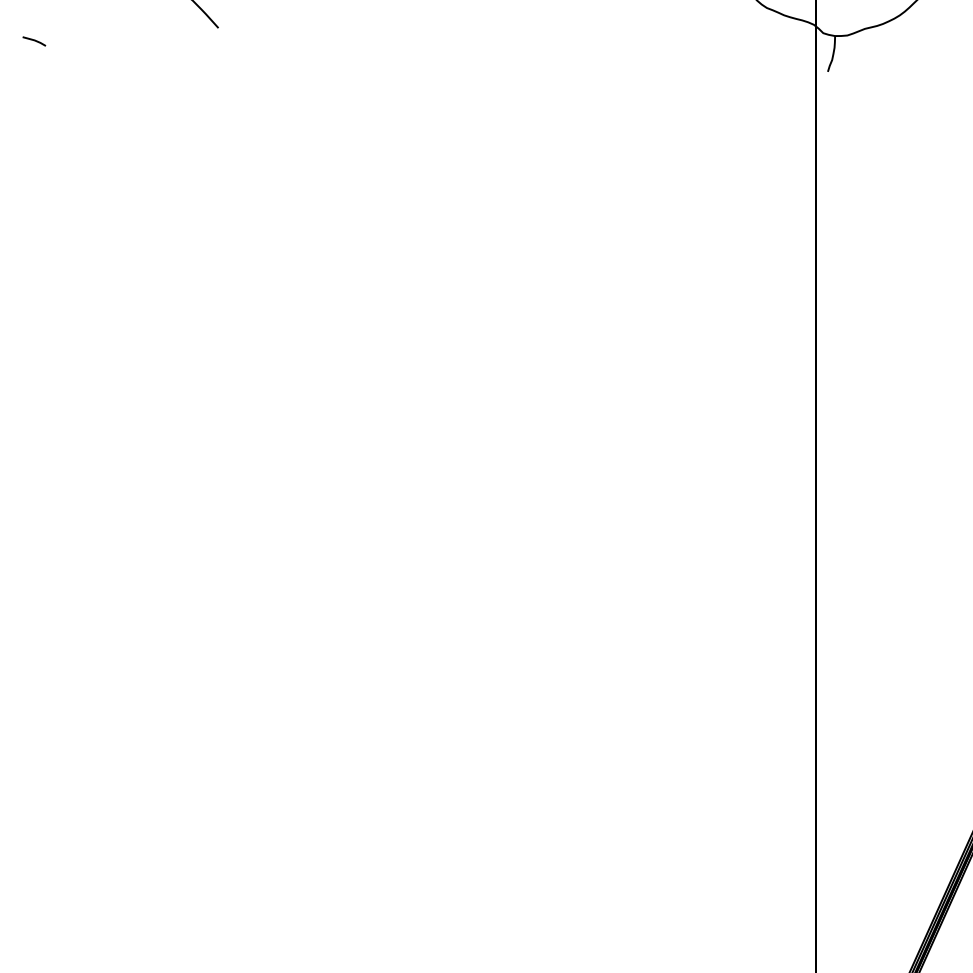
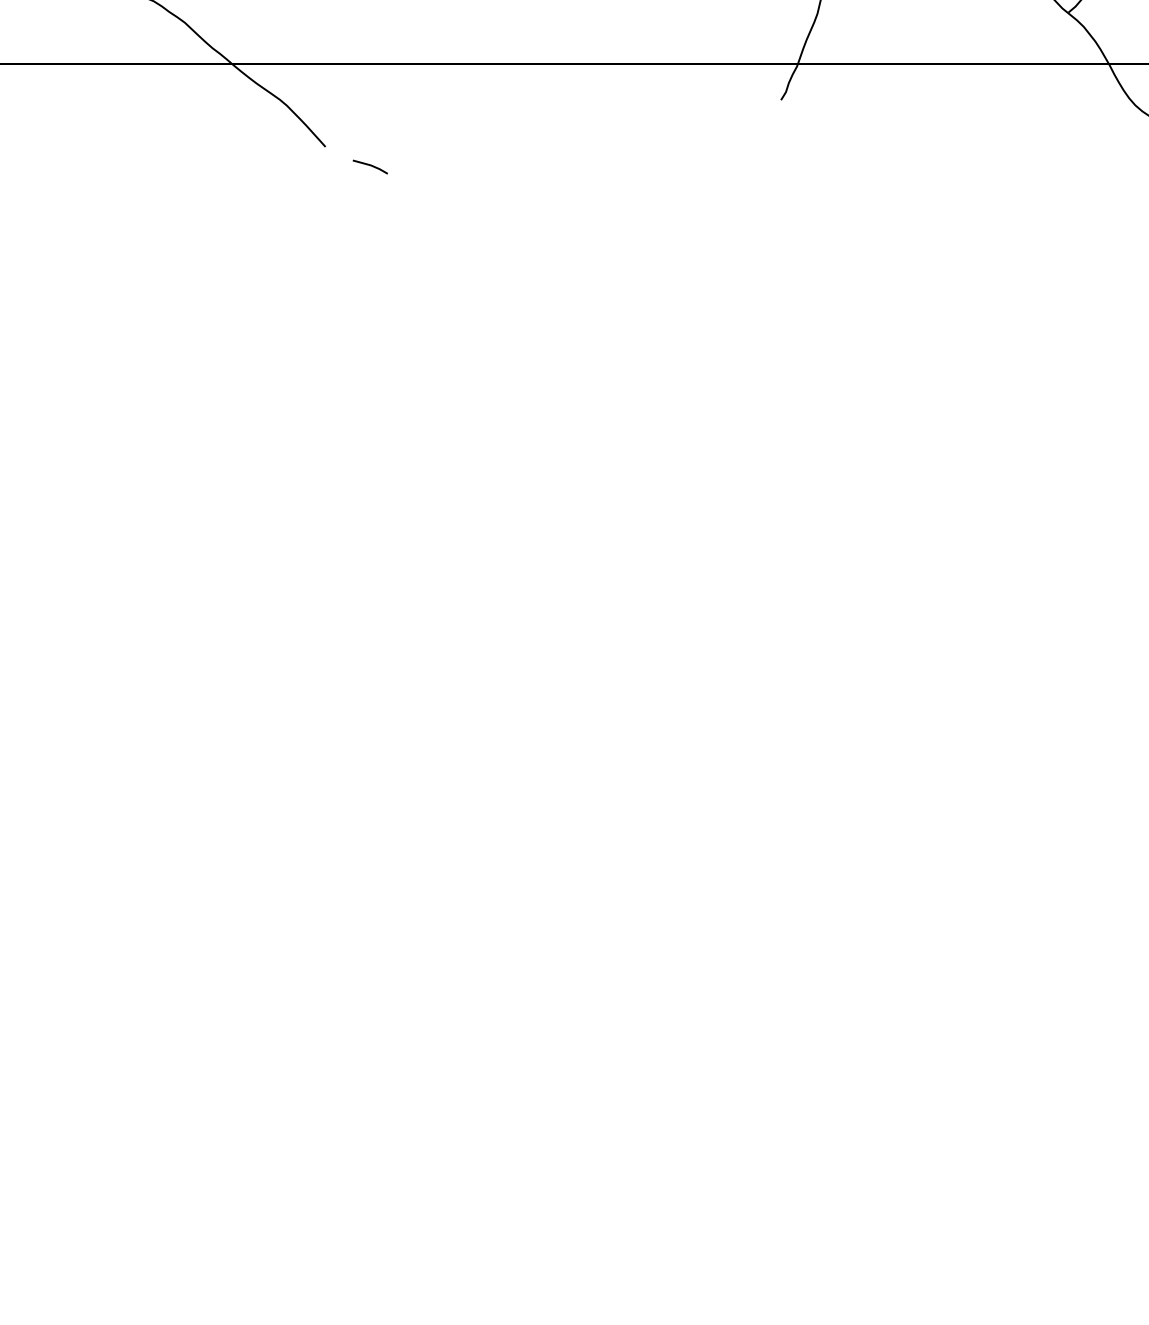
line: (34, 41) -> (370, 167), moved

